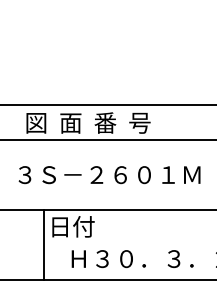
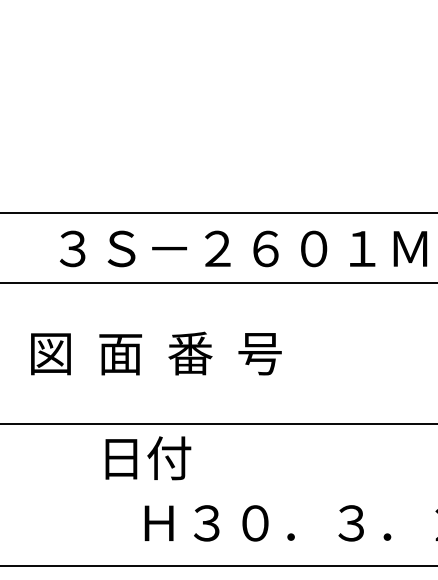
text: (118, 122) -> (239, 247), 図  面  番  号 -> ３Ｓ－２６０１Ｍ
text: (107, 174) -> (216, 352), ３Ｓ－２６０１Ｍ -> 図  面  番  号
line: (43, 245) -> (87, 495), removed

